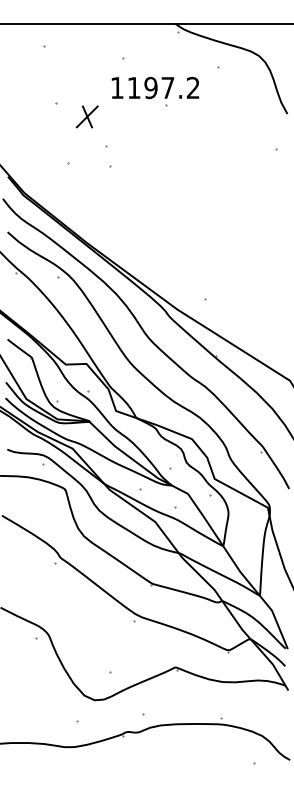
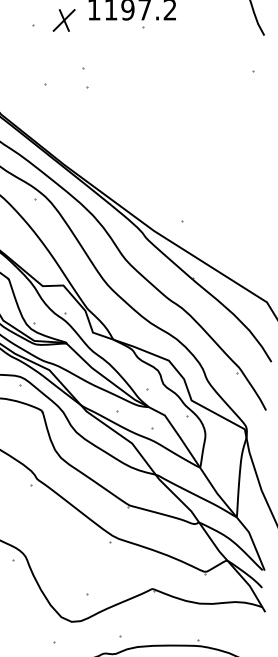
part: (86, 116) -> (63, 20), moved

